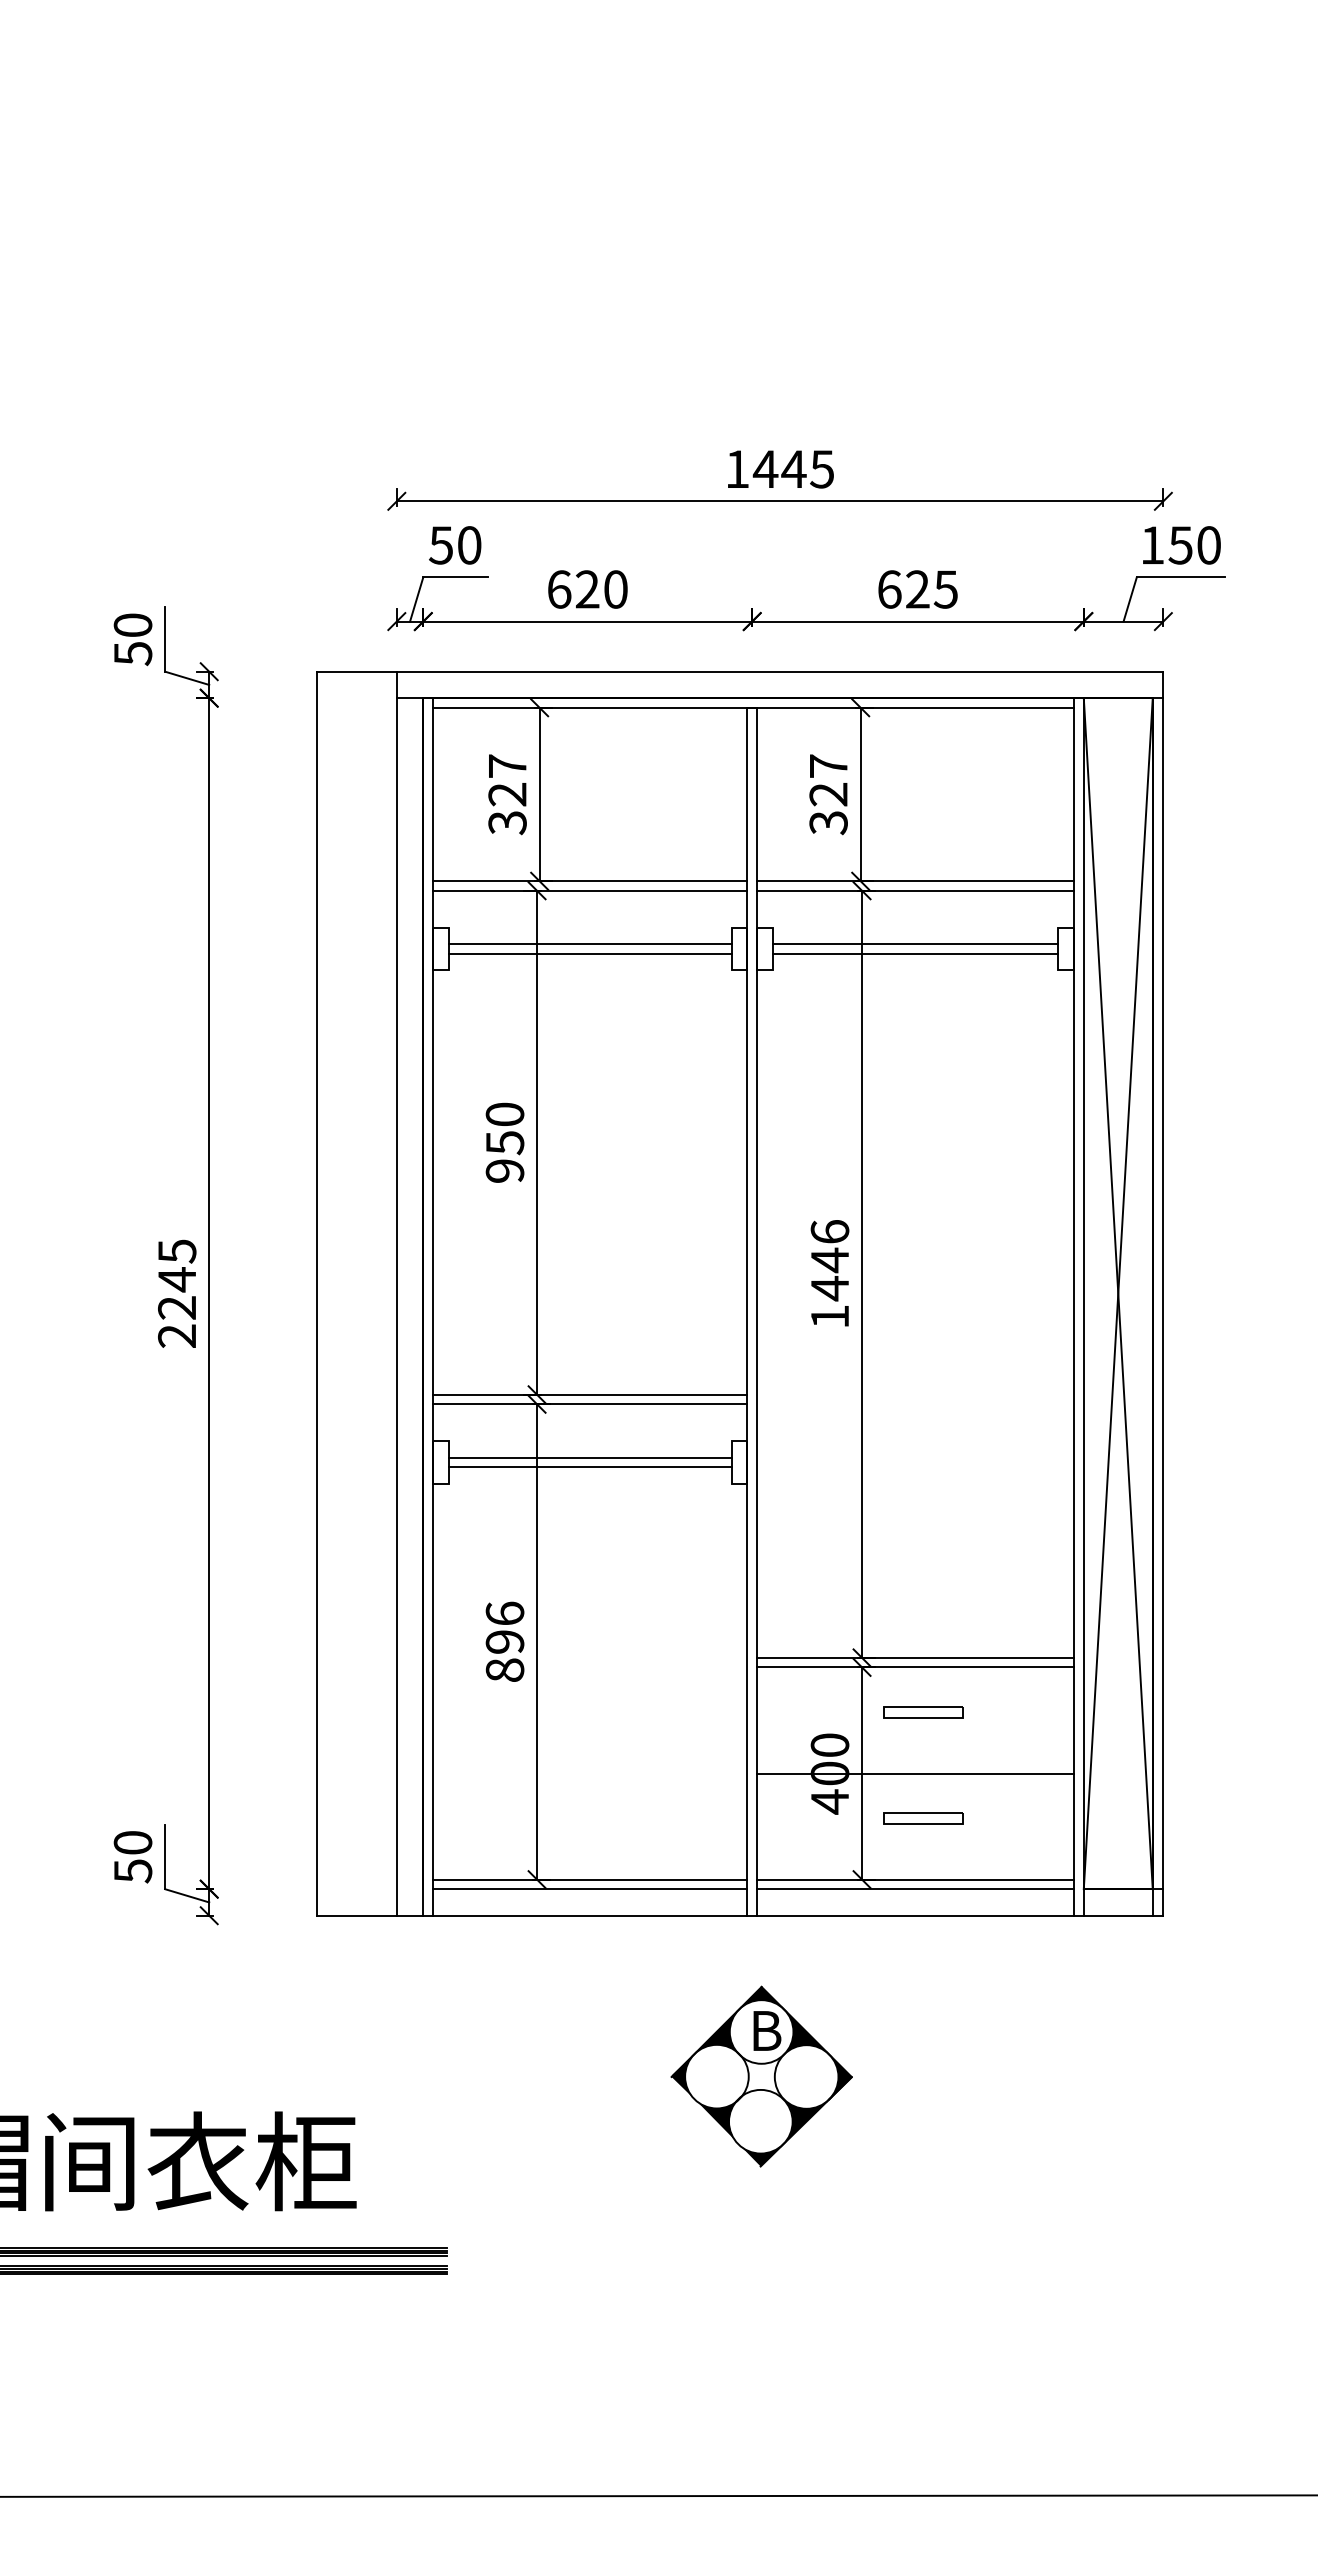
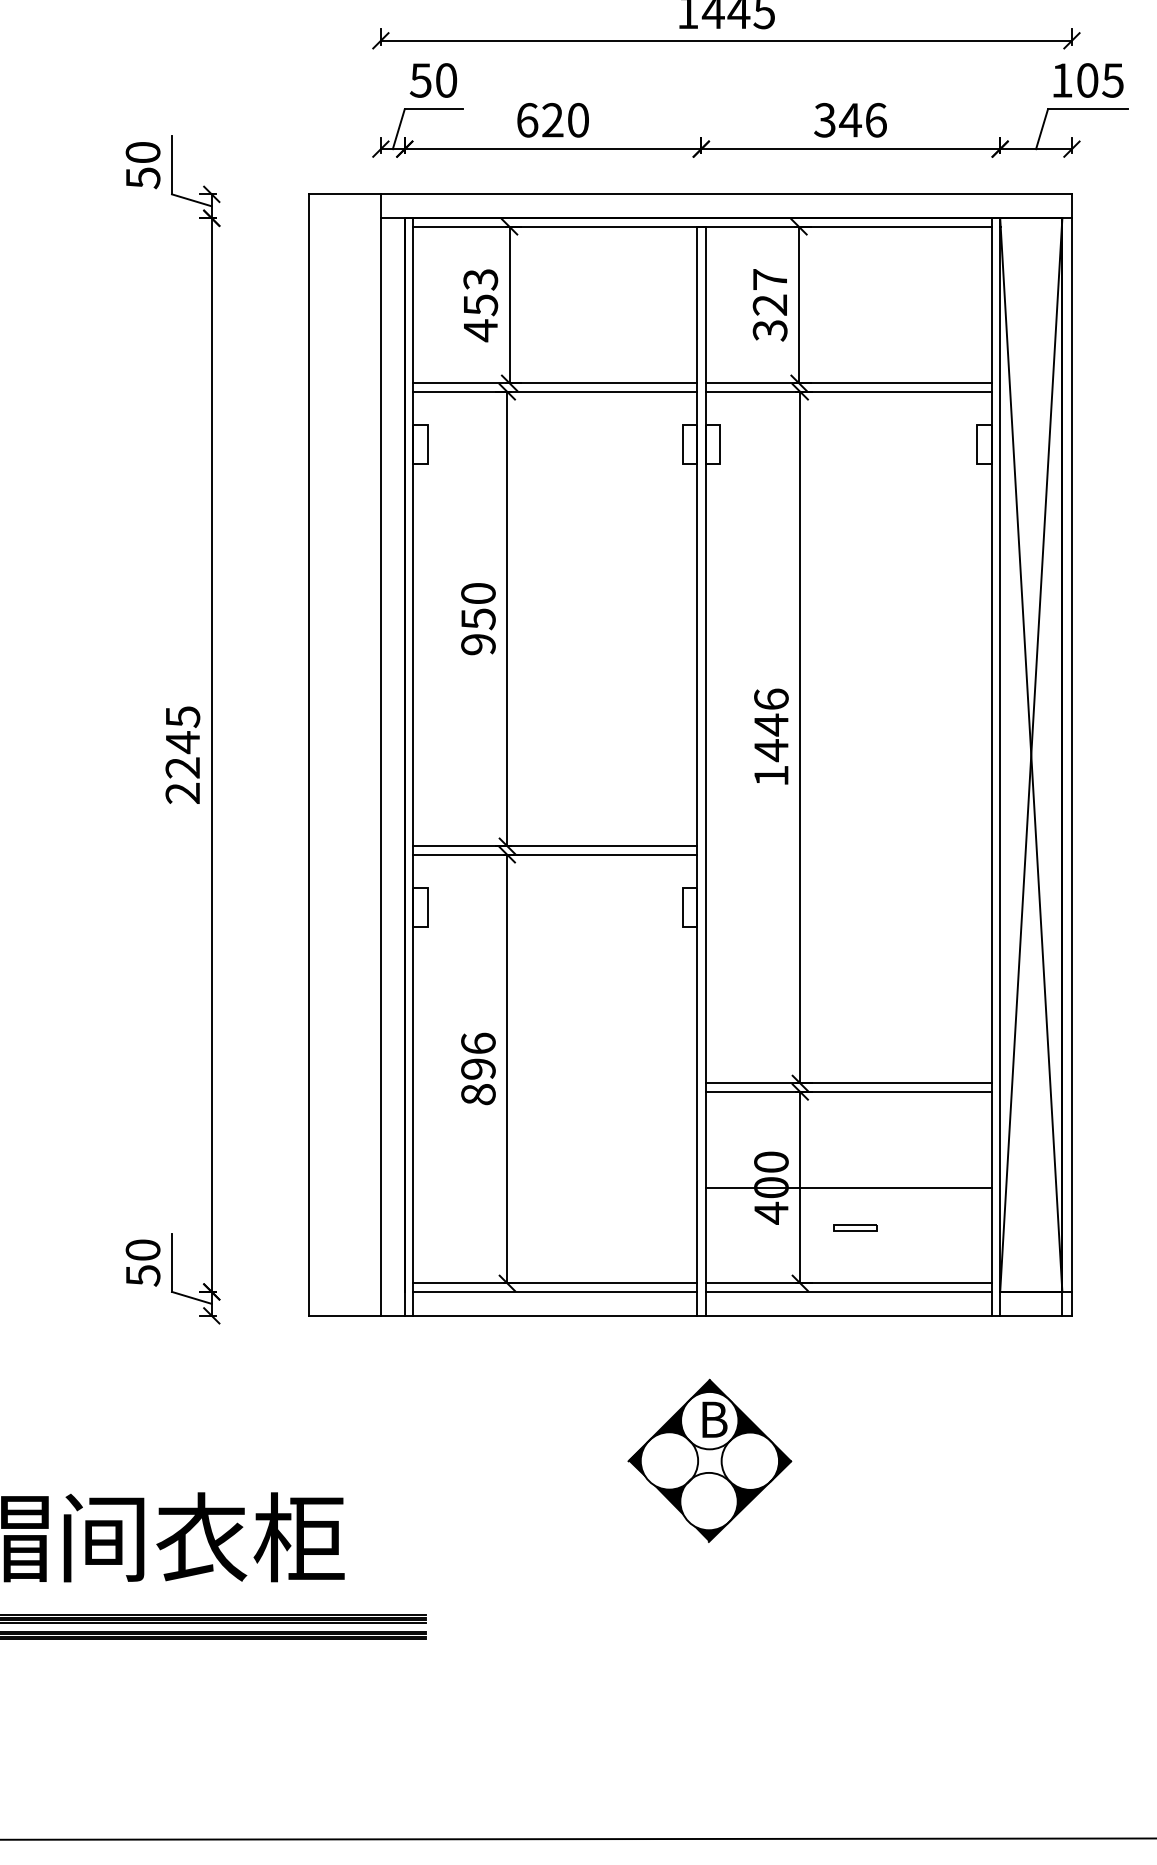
text: (1194, 545) -> (1099, 80), 150 -> 105
text: (917, 589) -> (850, 120), 625 -> 346
text: (507, 794) -> (480, 305), 327 -> 453
line: (589, 944) -> (554, 440), removed
line: (915, 944) -> (848, 440), removed
line: (589, 953) -> (554, 448), removed
line: (915, 953) -> (848, 448), removed
line: (589, 1457) -> (554, 902), removed
line: (589, 1467) -> (554, 911), removed
part: (923, 1712) -> (855, 1132), removed
part: (923, 1818) -> (855, 1228), size x0.6

